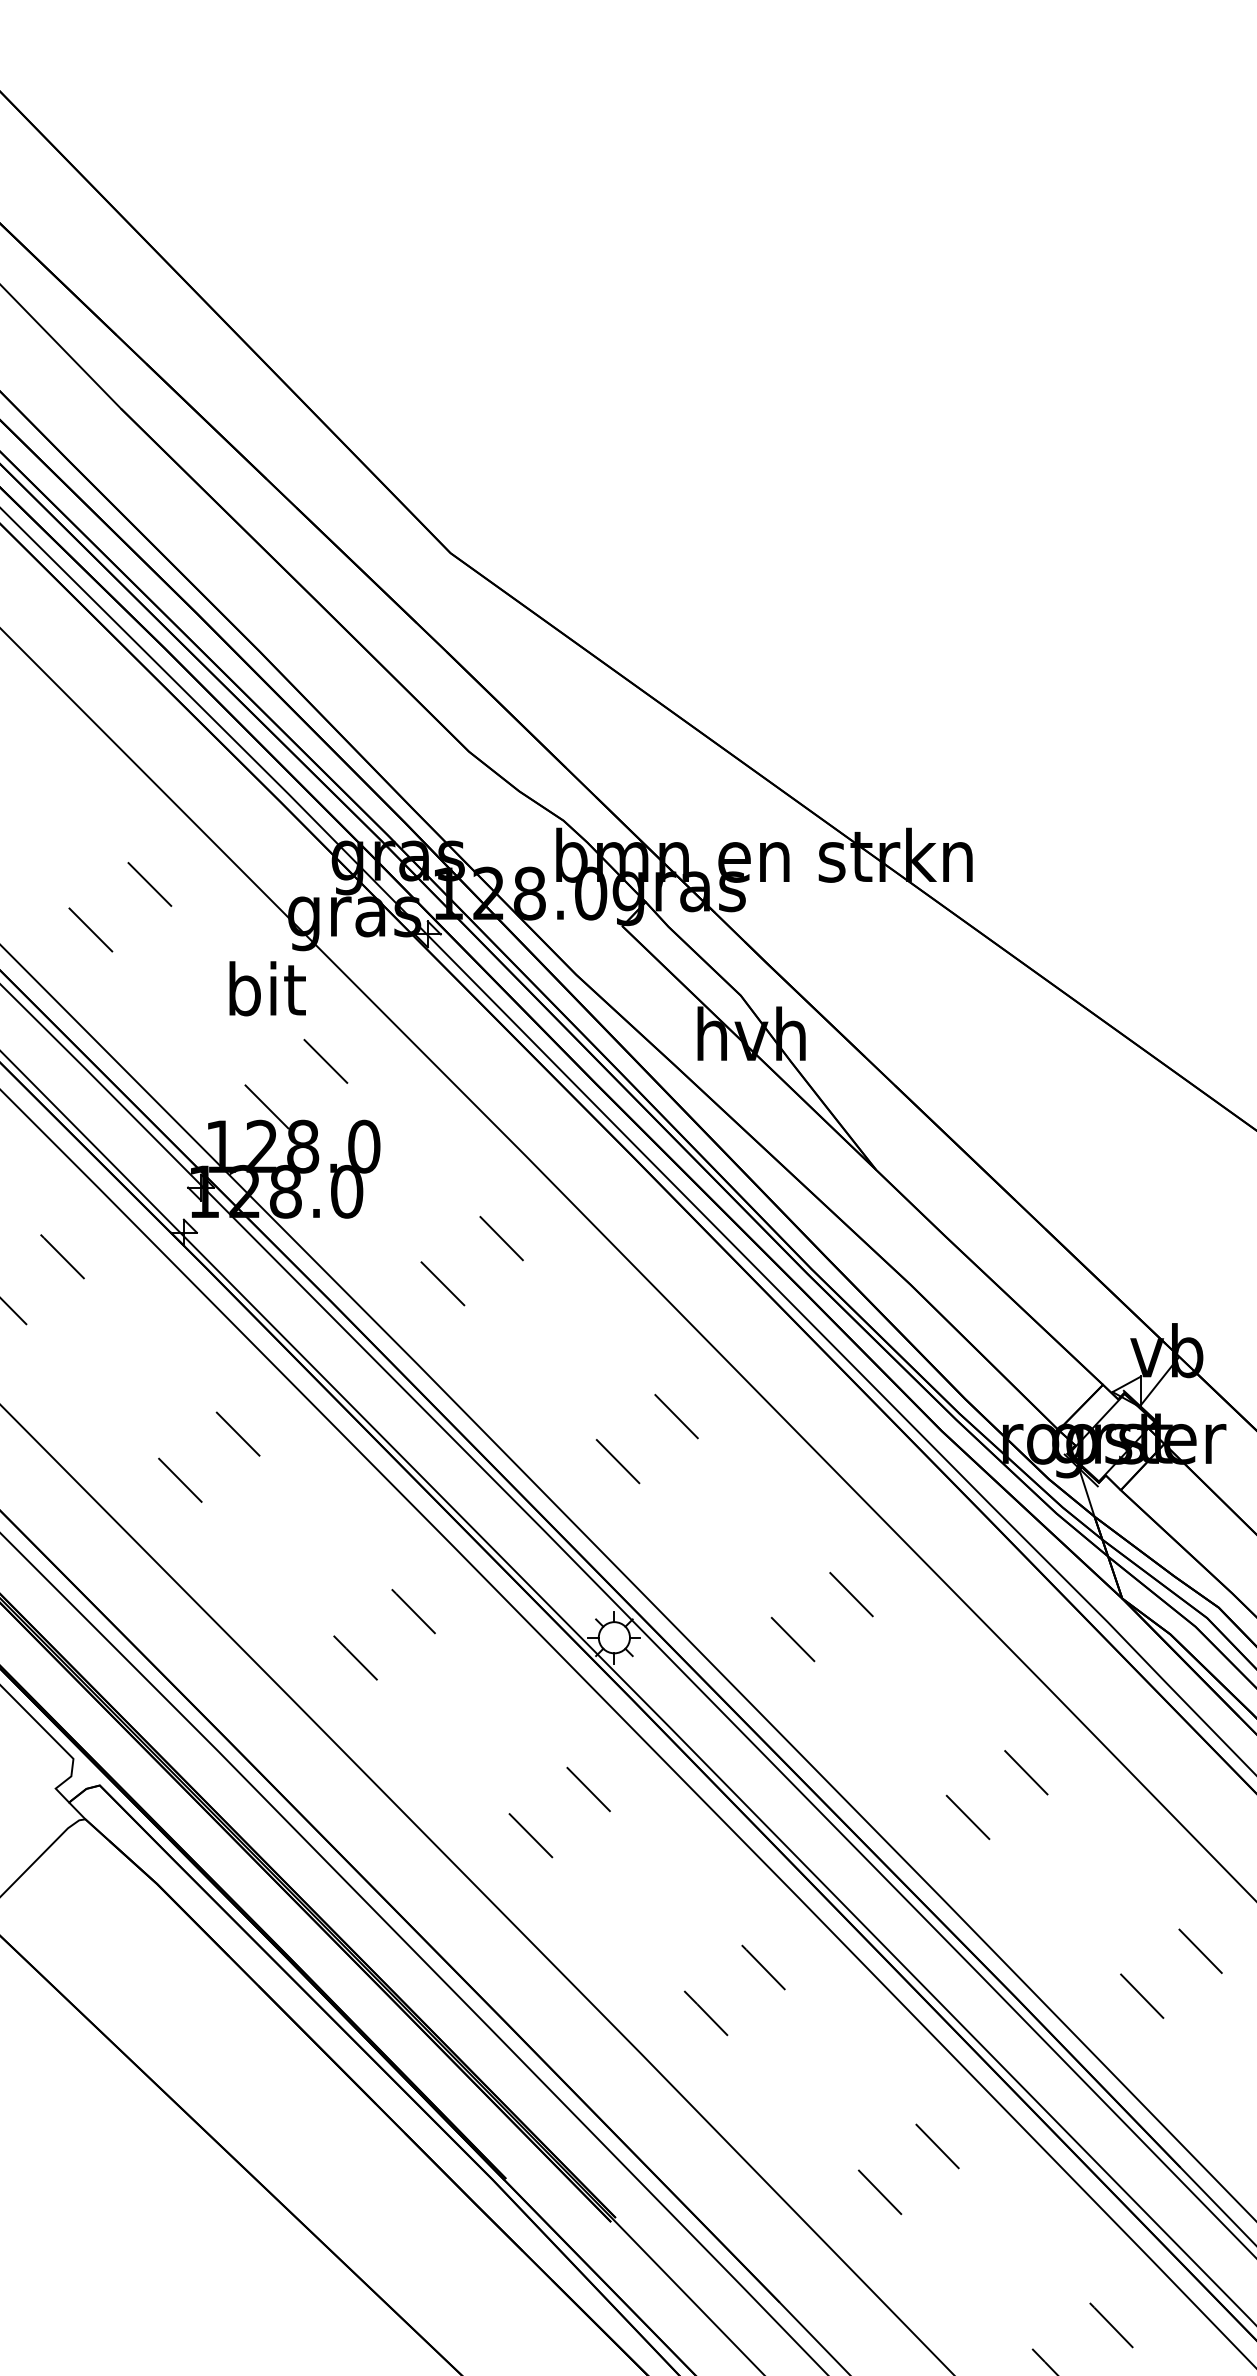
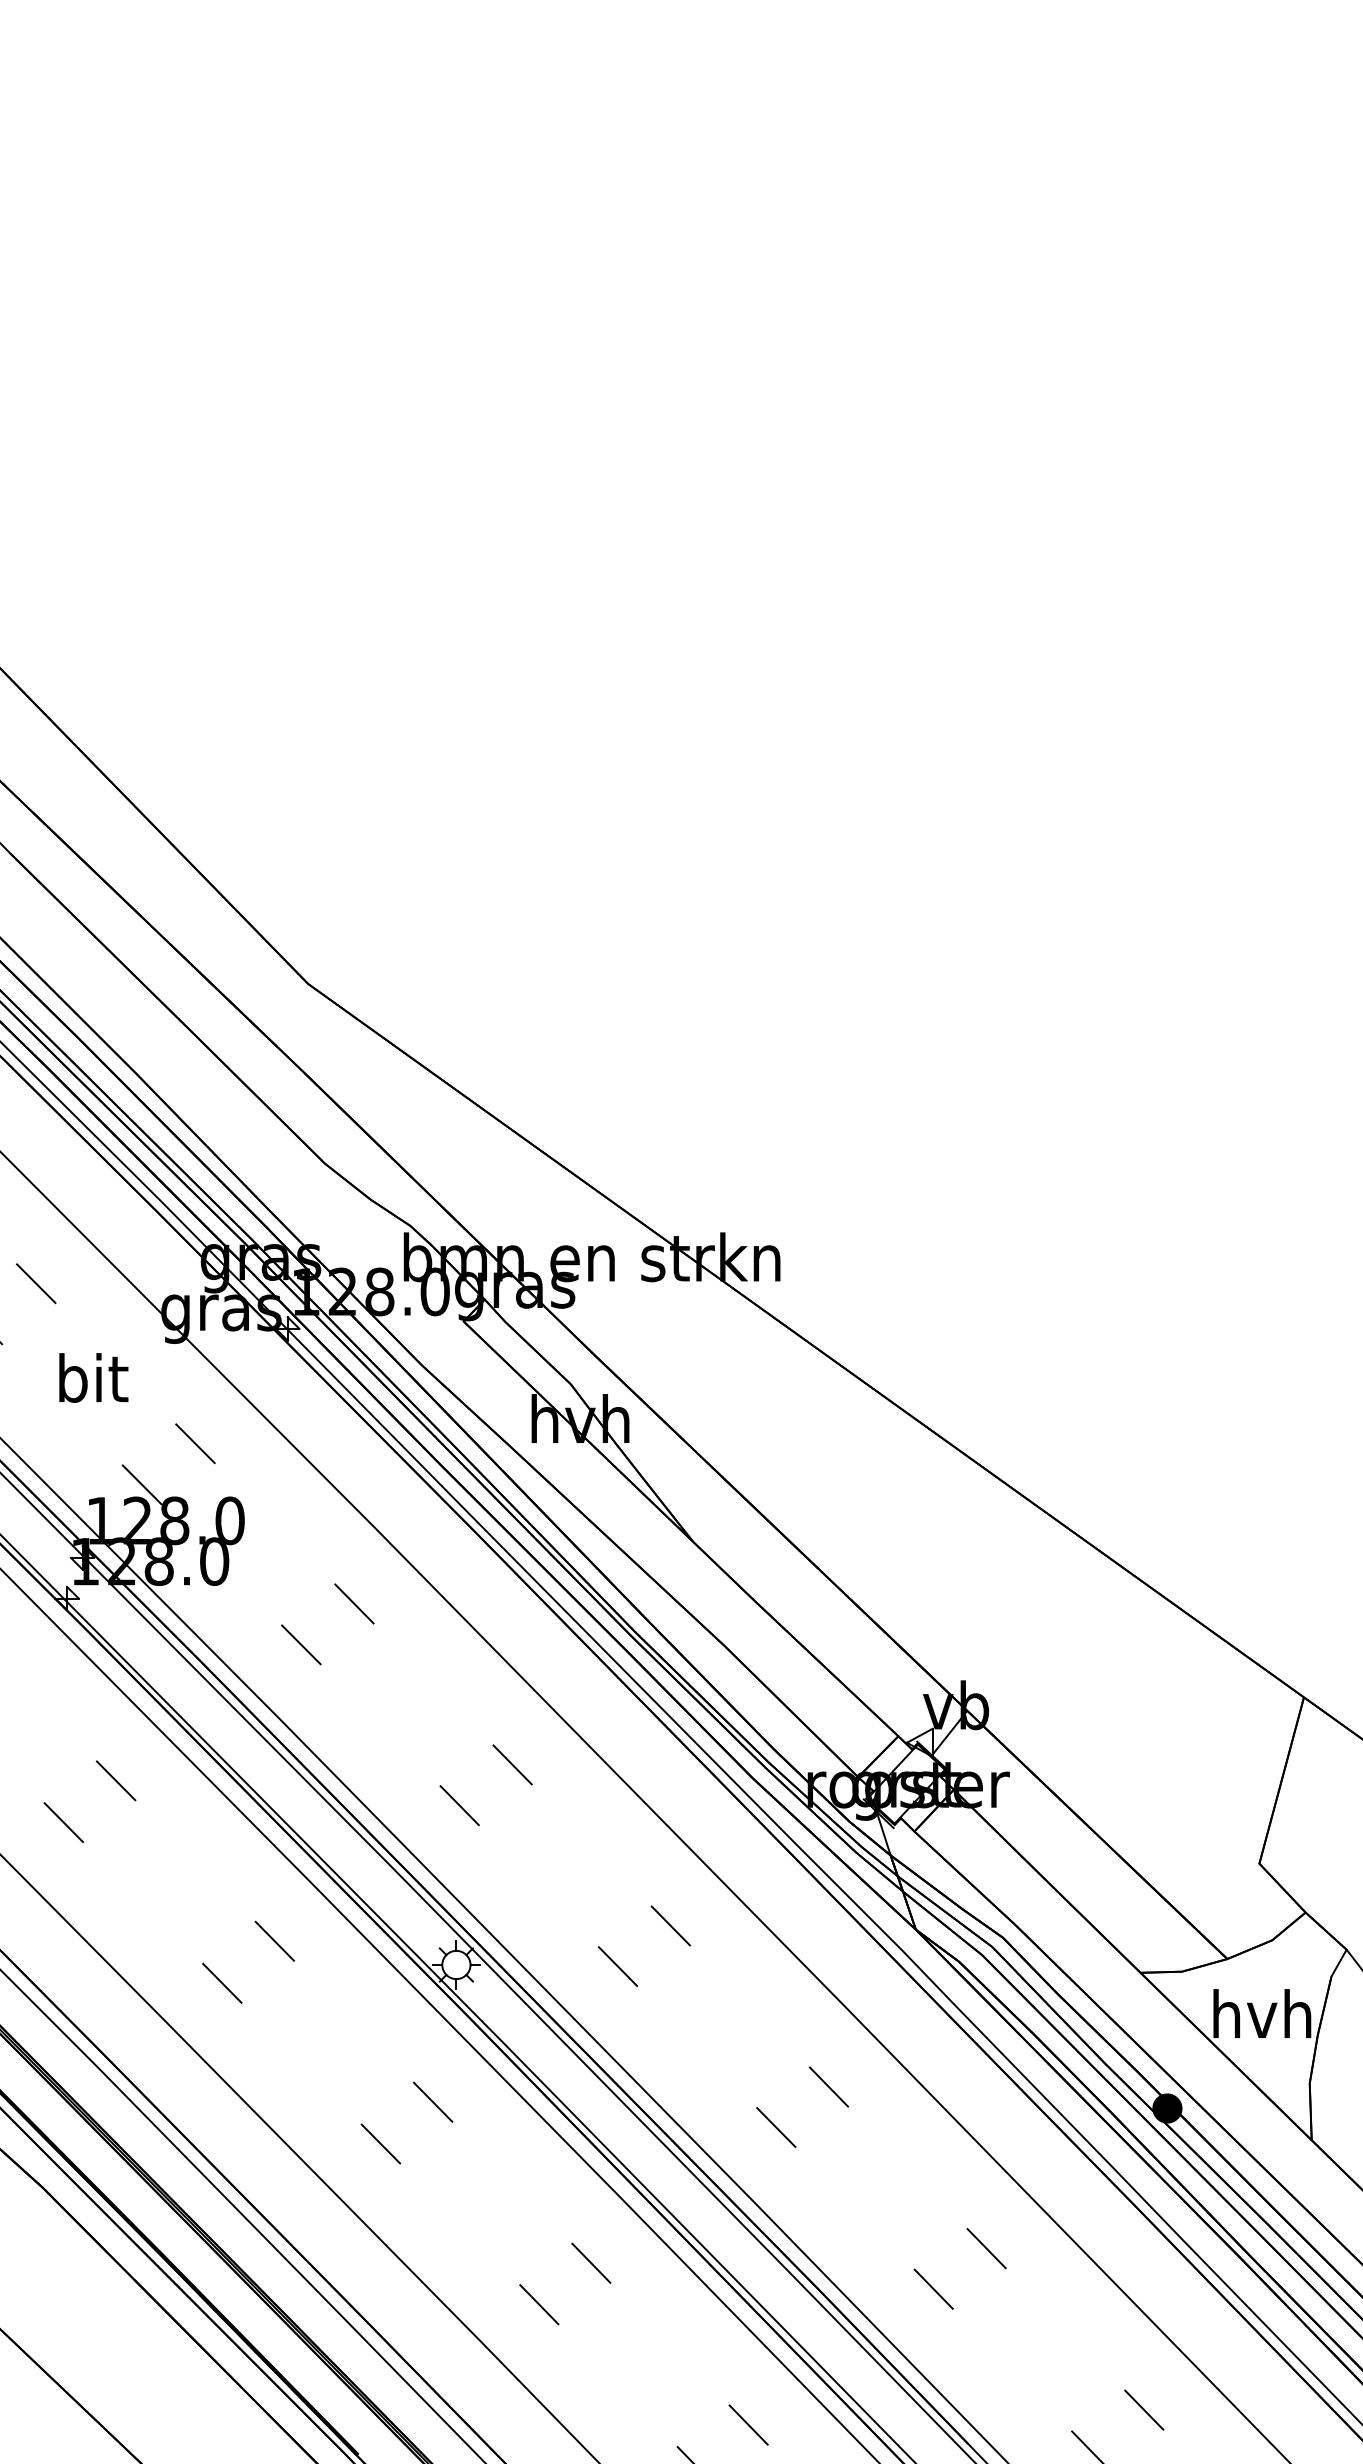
text: (267, 988) -> (93, 1377), moved

